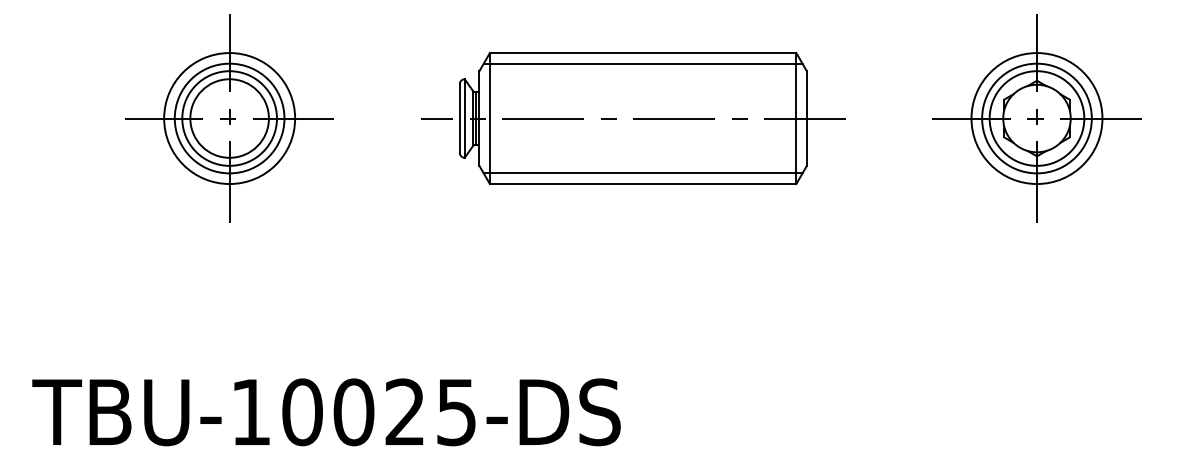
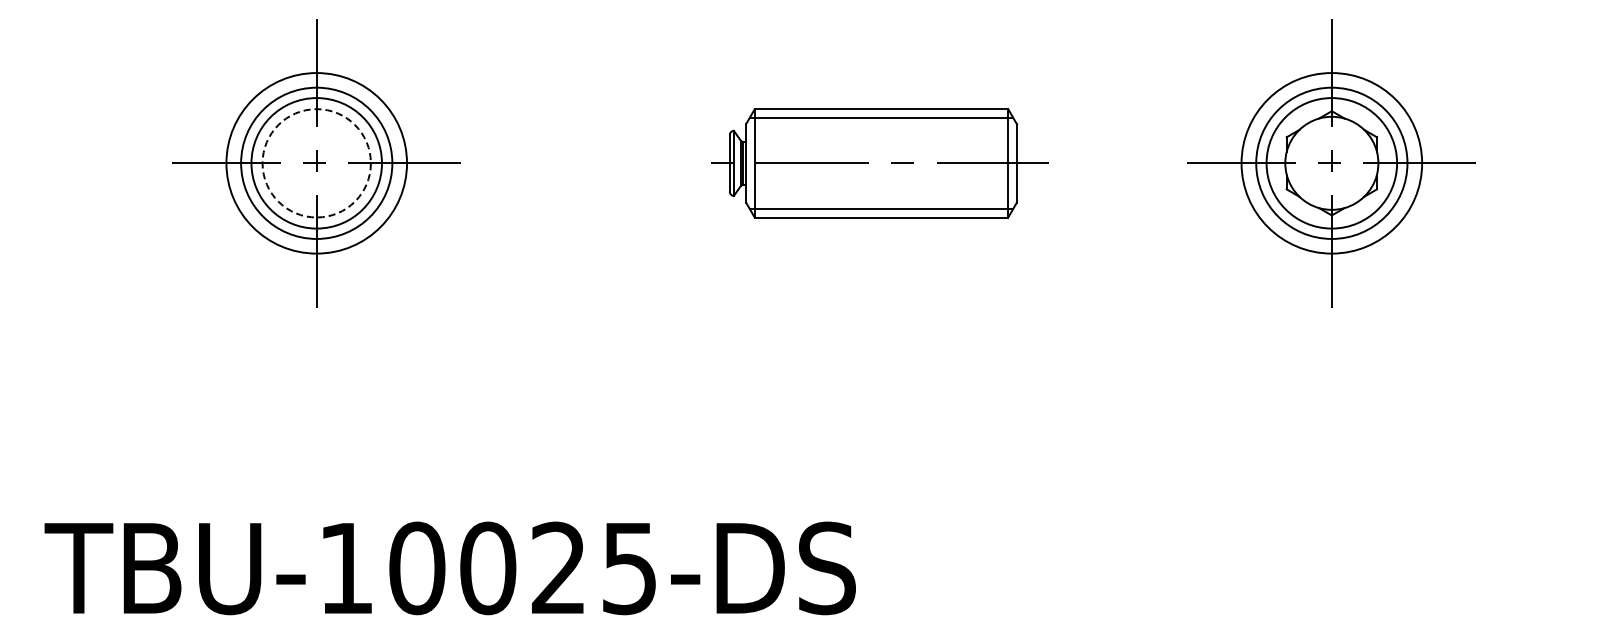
circle: (229, 118) -> (316, 163), solid -> dashed
part: (633, 118) -> (873, 163), size x0.6
part: (1036, 118) -> (1331, 163), moved

